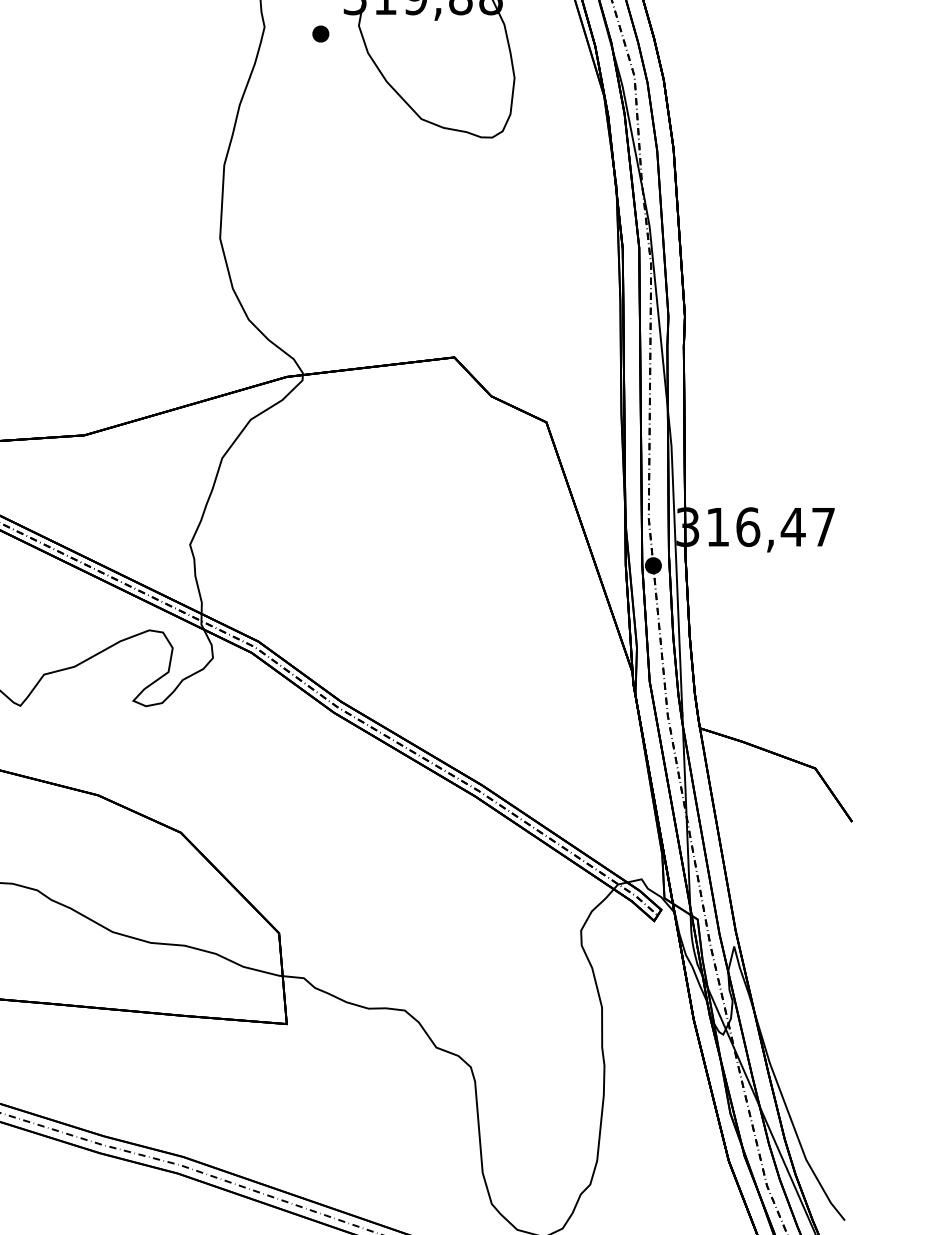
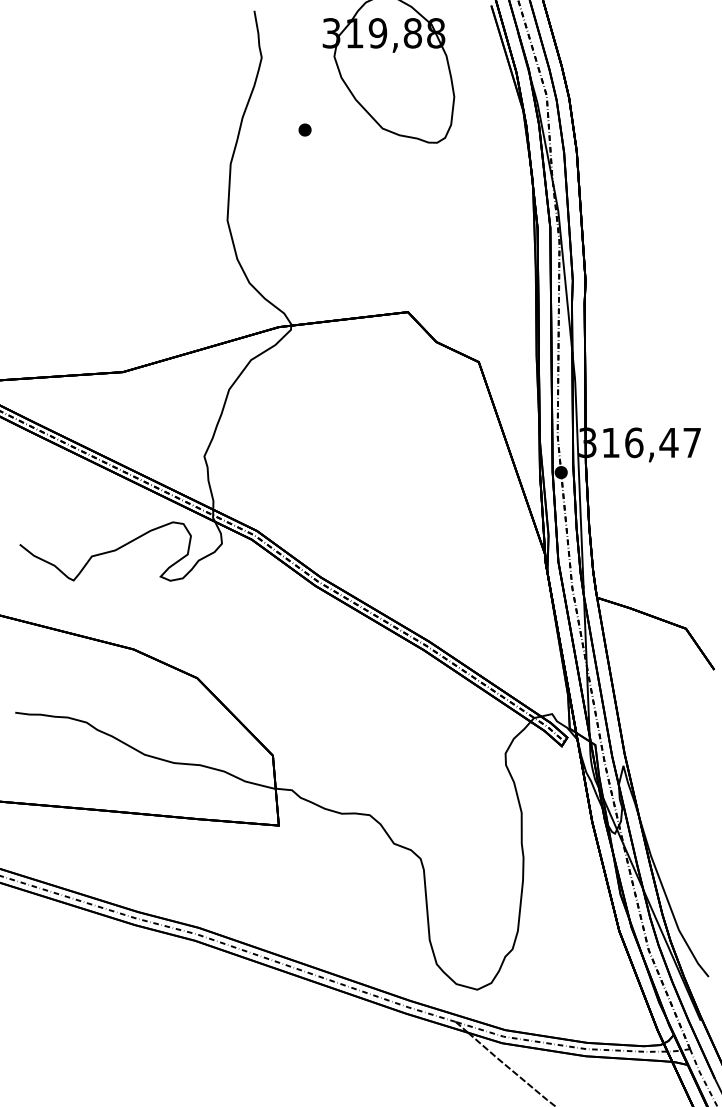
part: (320, 33) -> (304, 129), moved

